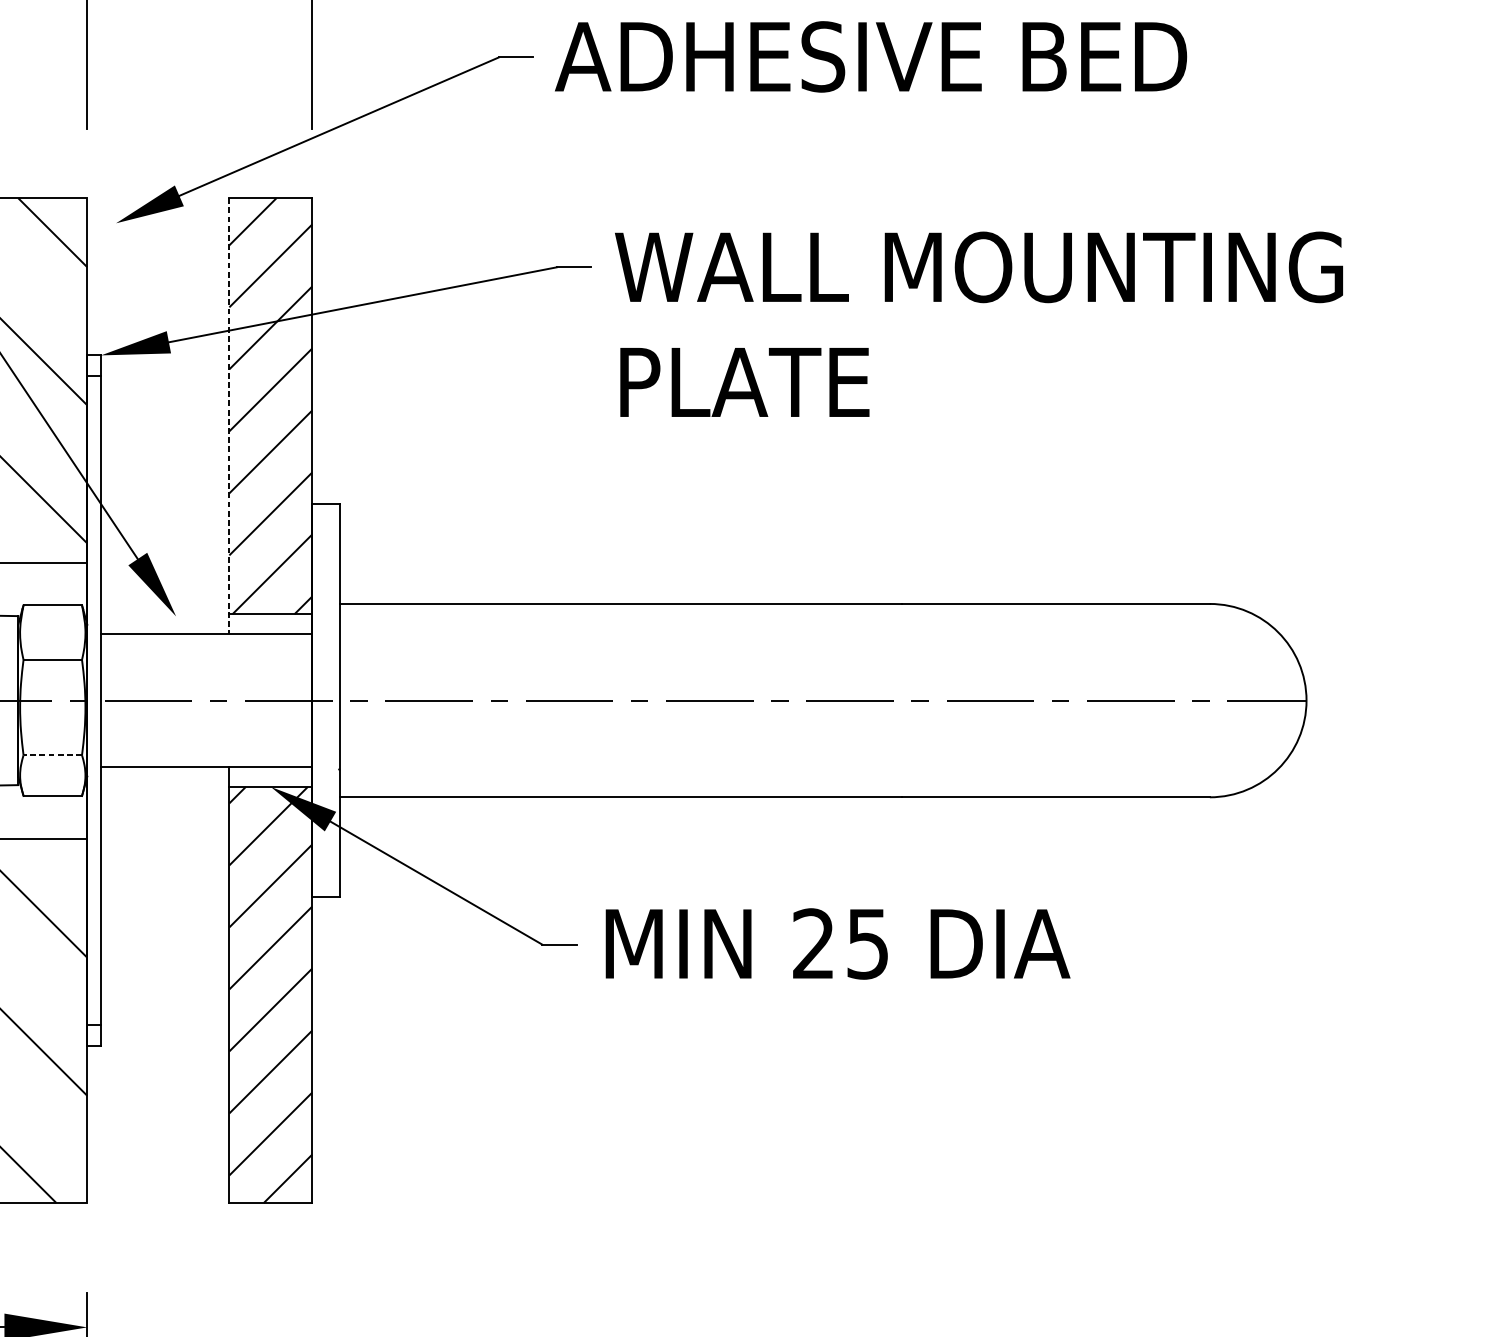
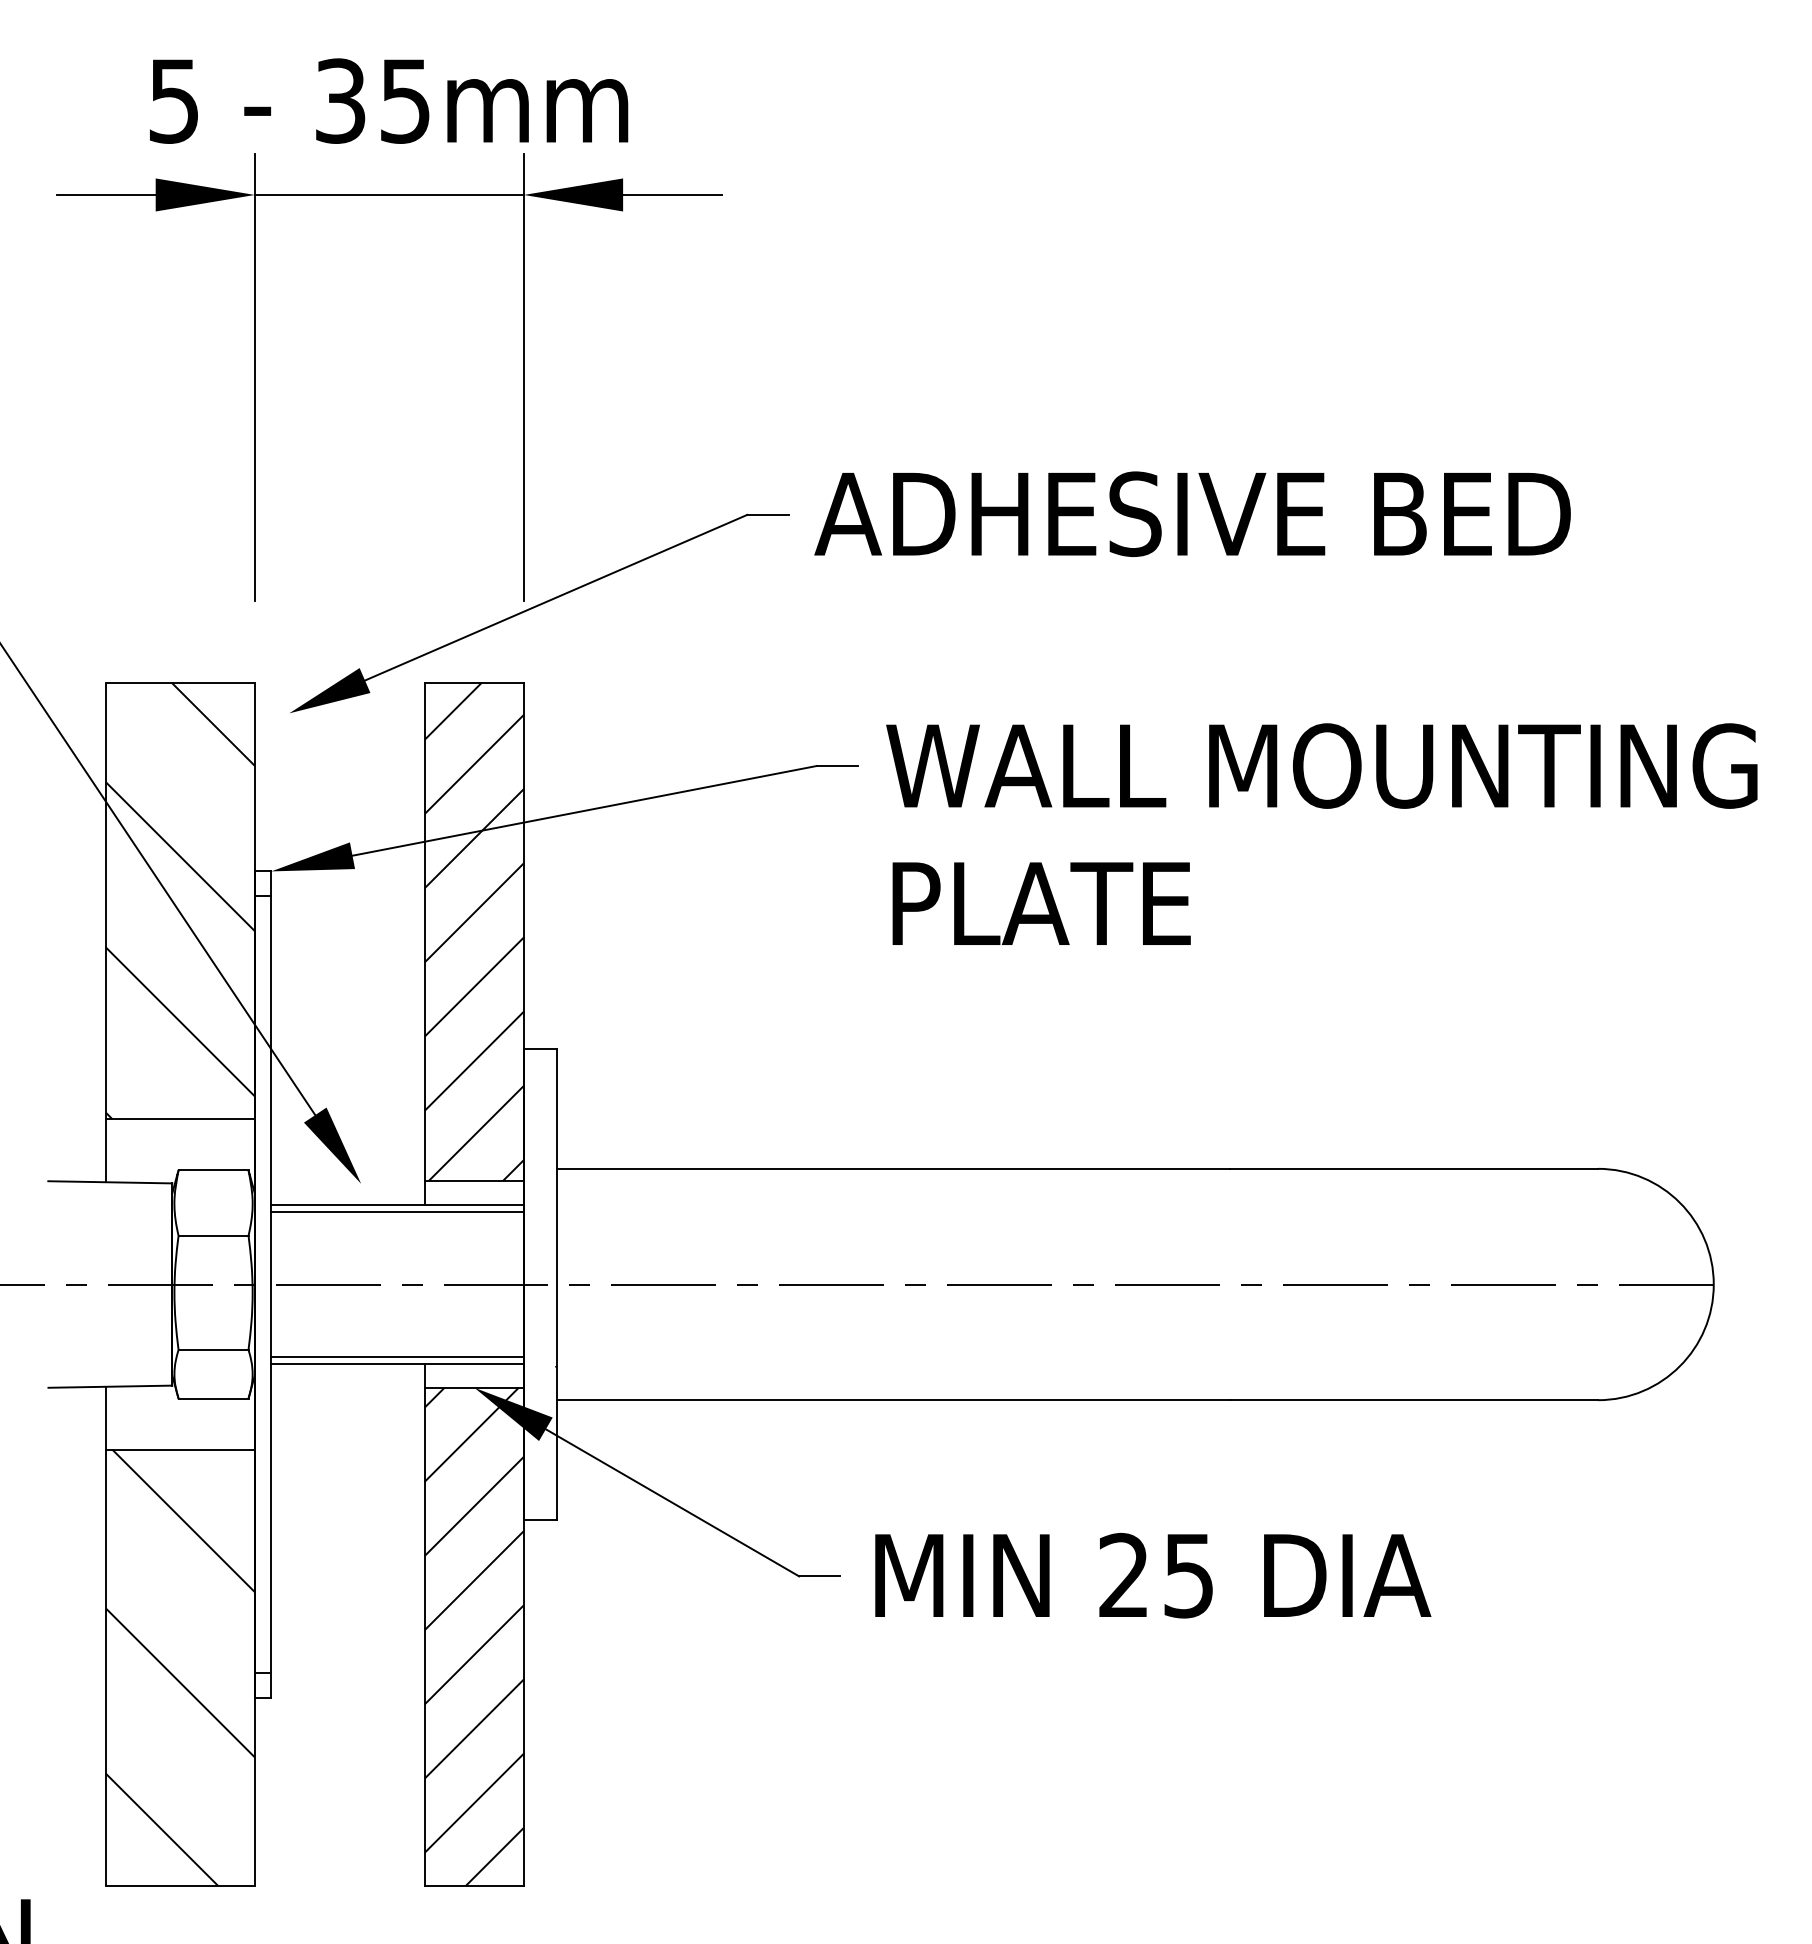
line: (229, 416) -> (424, 944), dashed -> solid
line: (206, 640) -> (397, 1212), added
line: (52, 754) -> (213, 1349), dashed -> solid
line: (206, 760) -> (397, 1356), added

